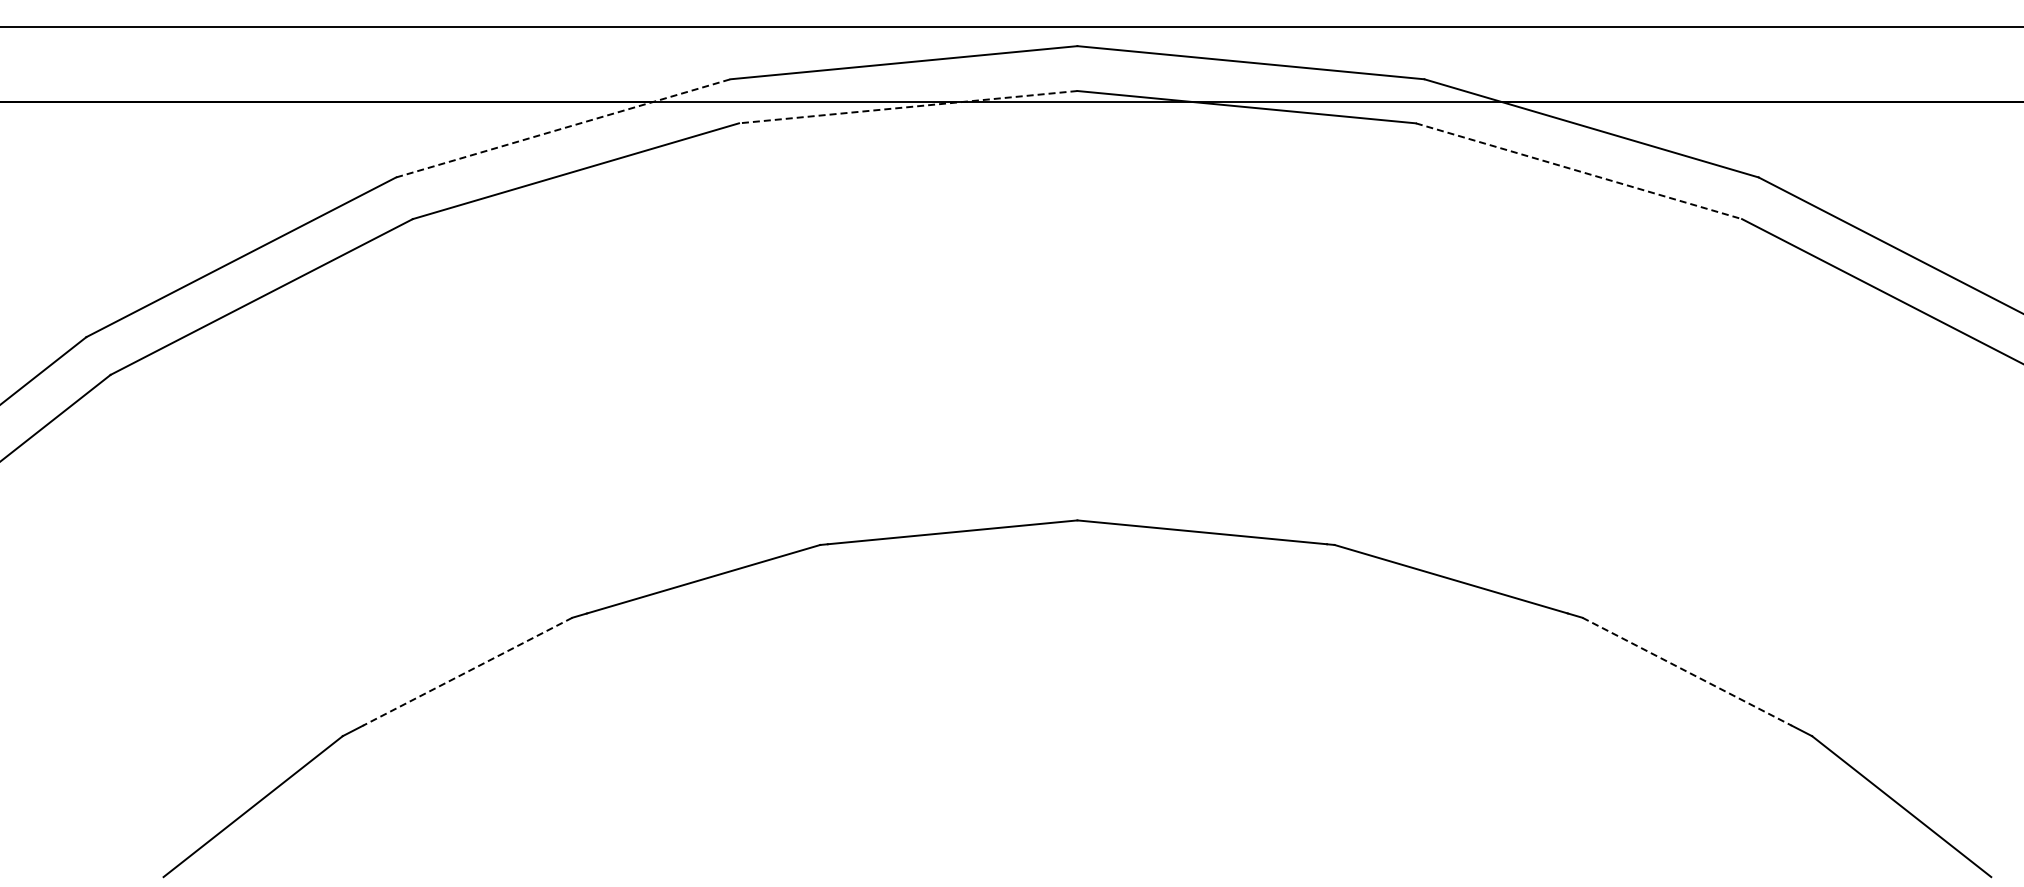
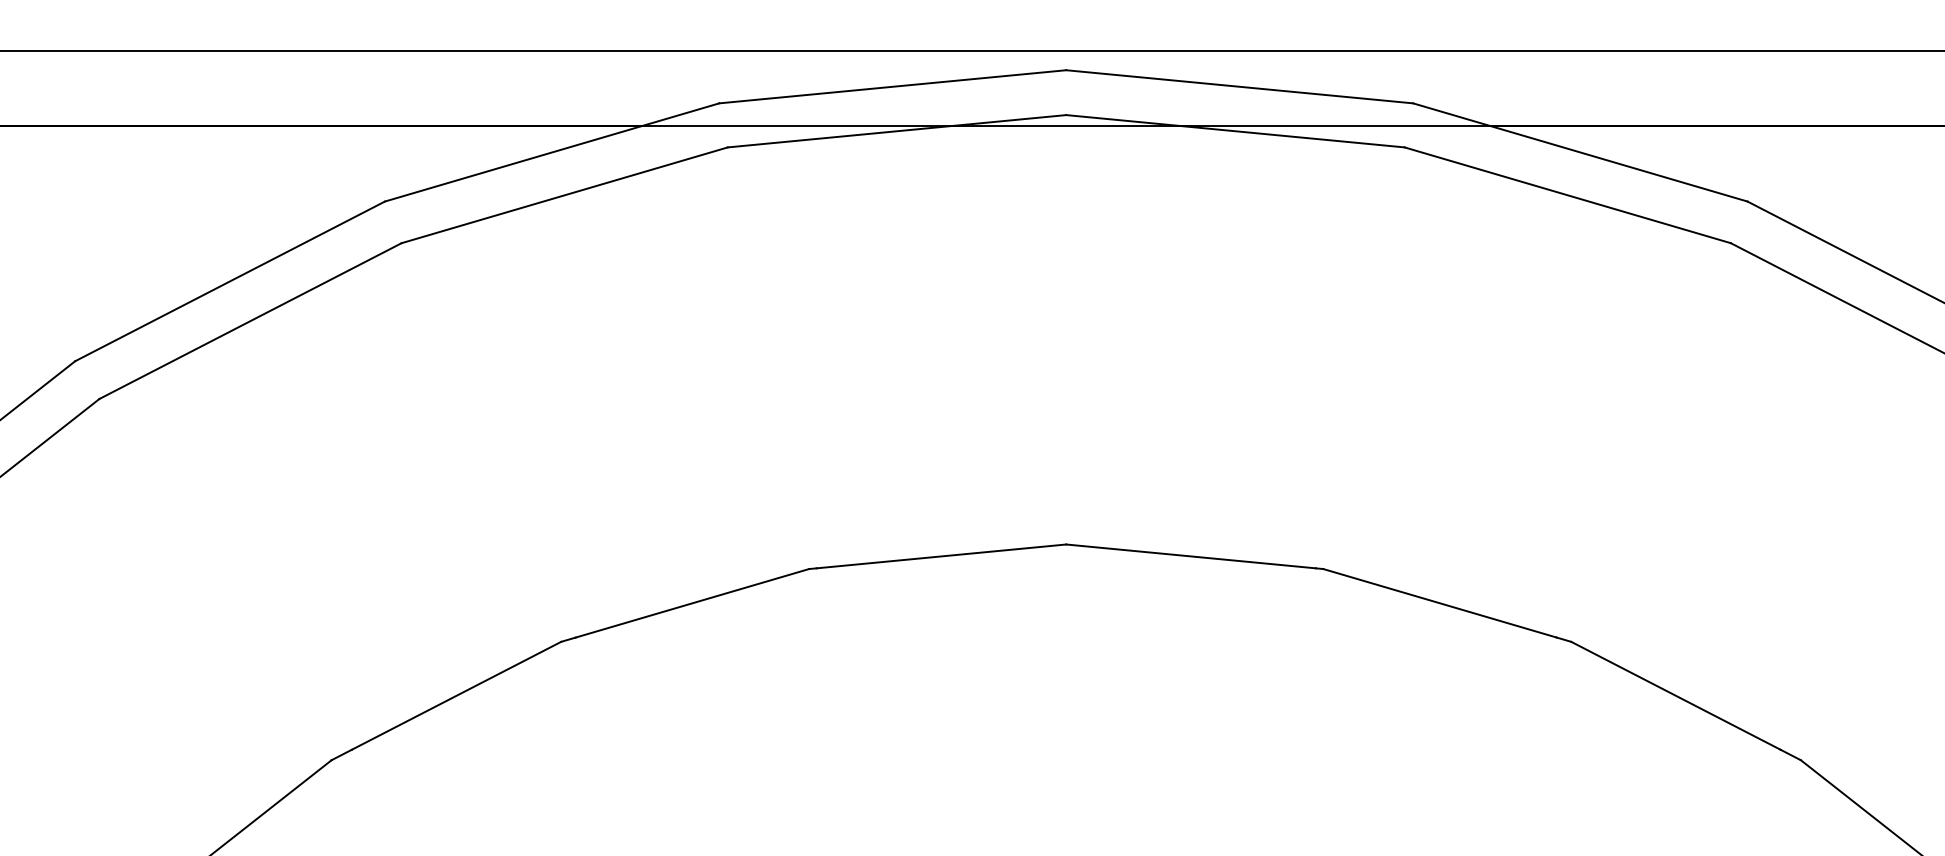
line: (908, 107) -> (897, 131), dashed -> solid
line: (563, 128) -> (552, 152), dashed -> solid
line: (1578, 171) -> (1567, 195), dashed -> solid
line: (467, 671) -> (456, 695), dashed -> solid
line: (1687, 671) -> (1676, 695), dashed -> solid

